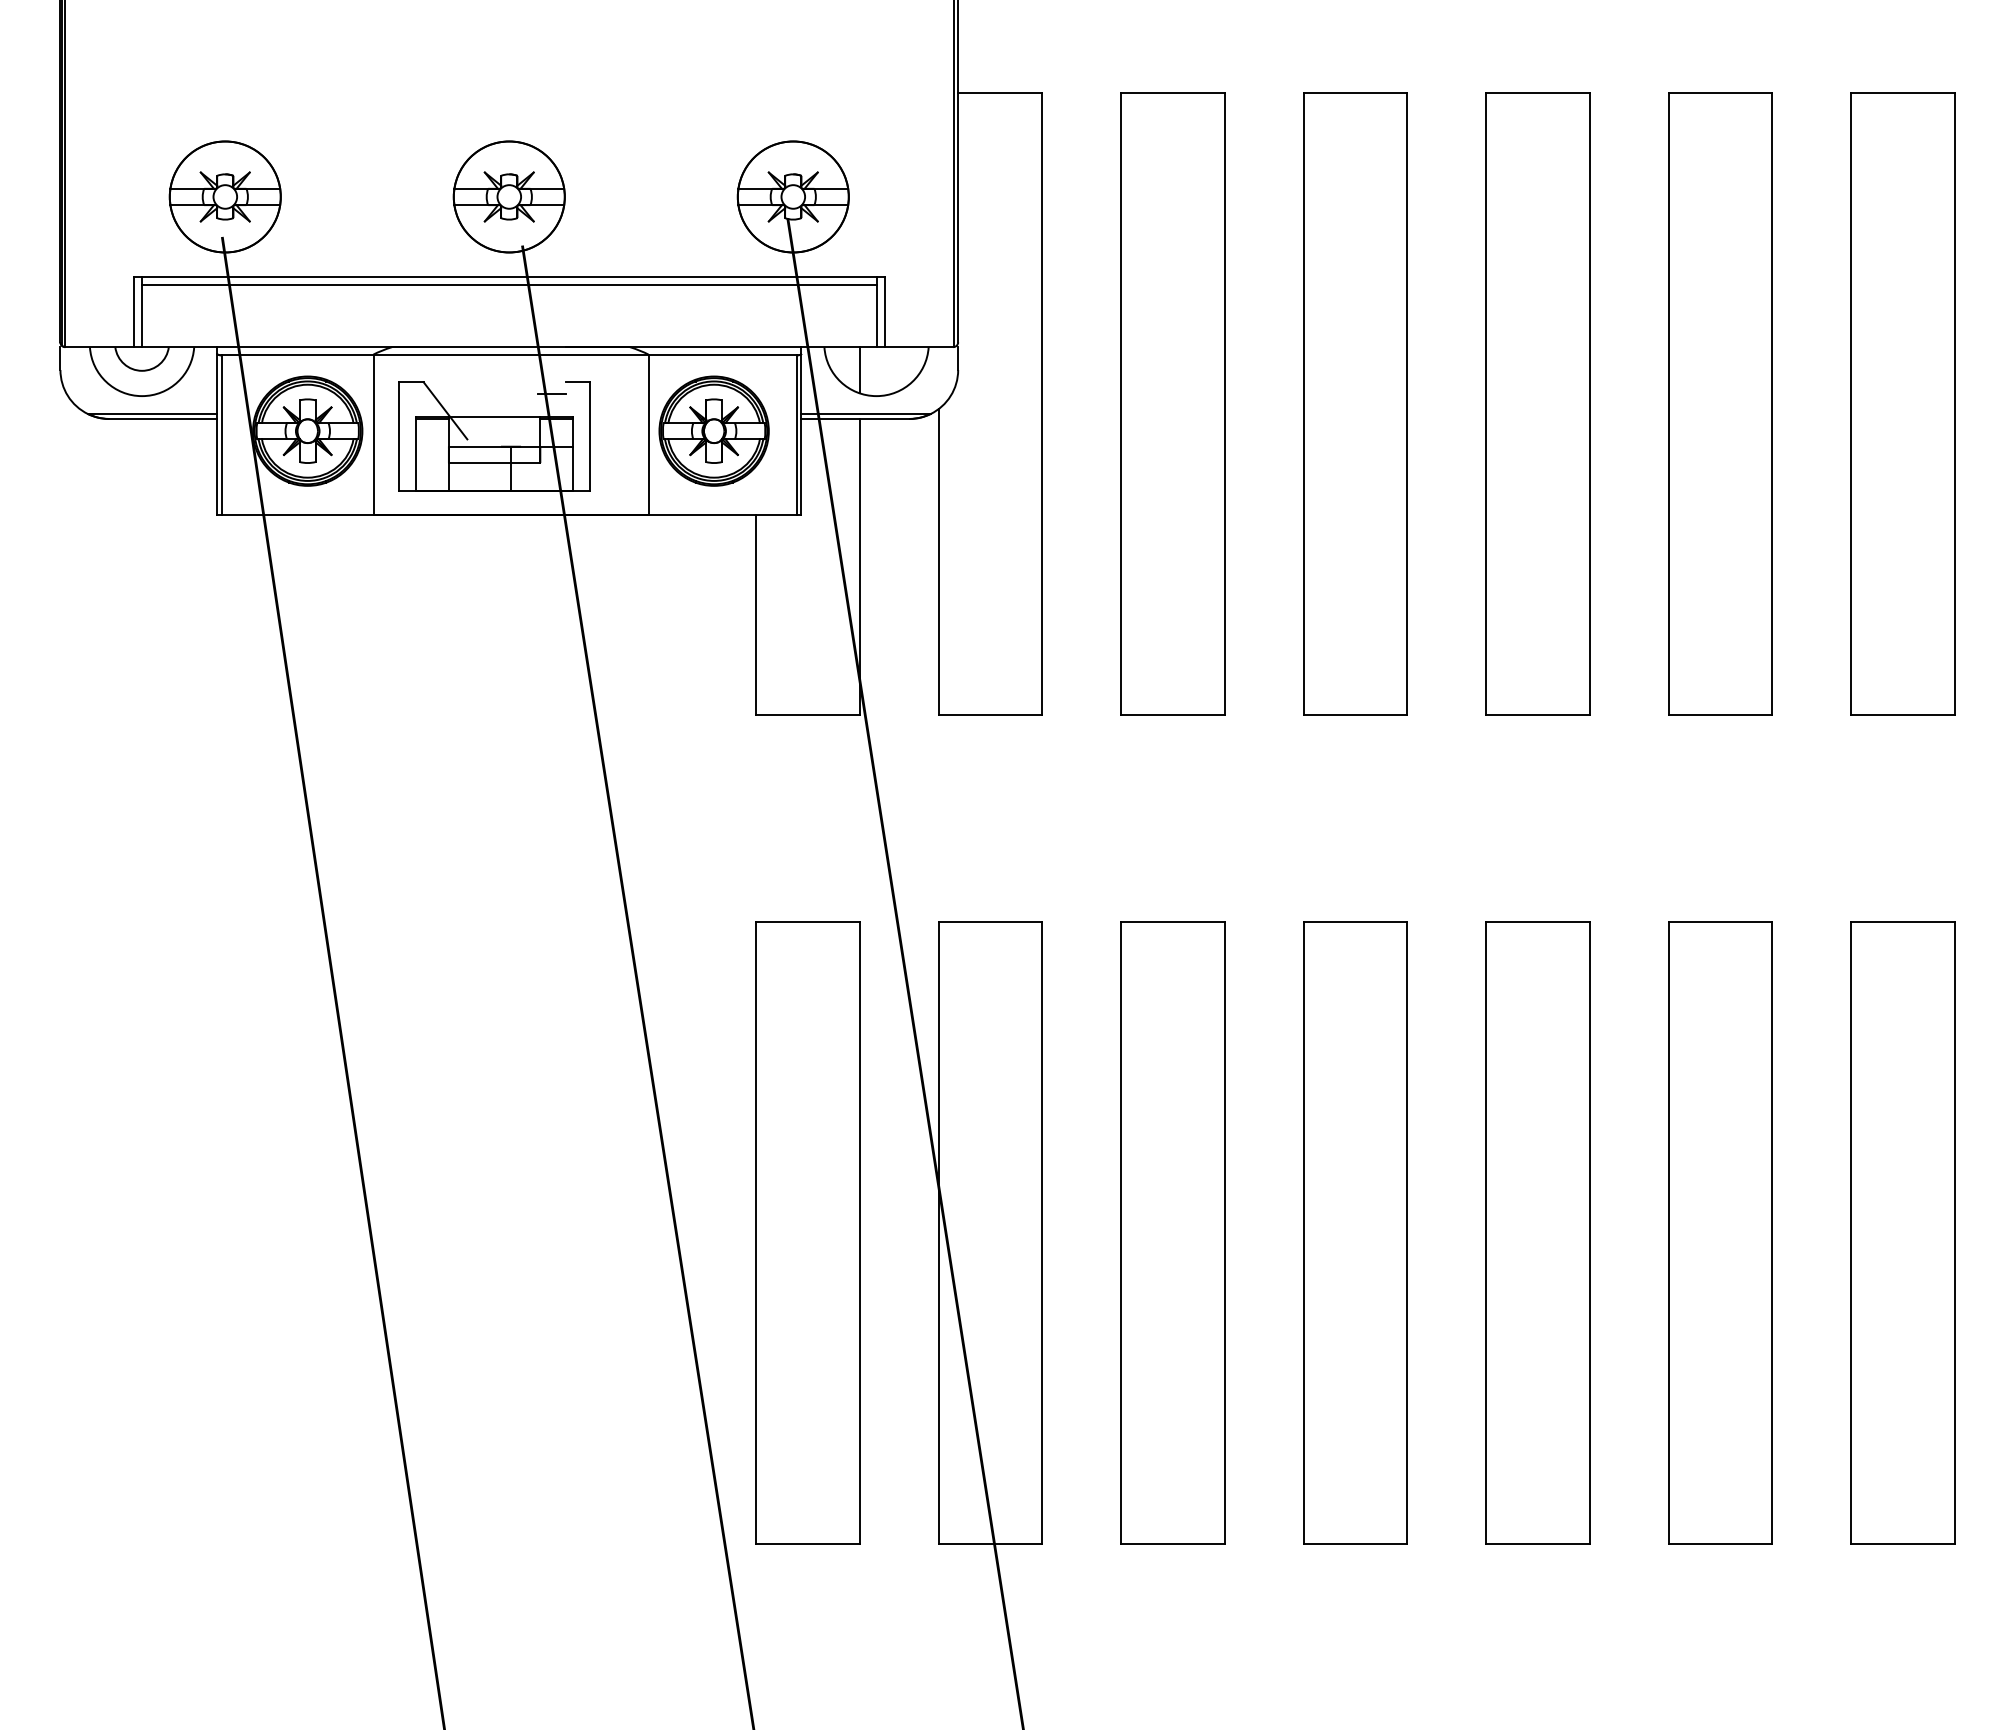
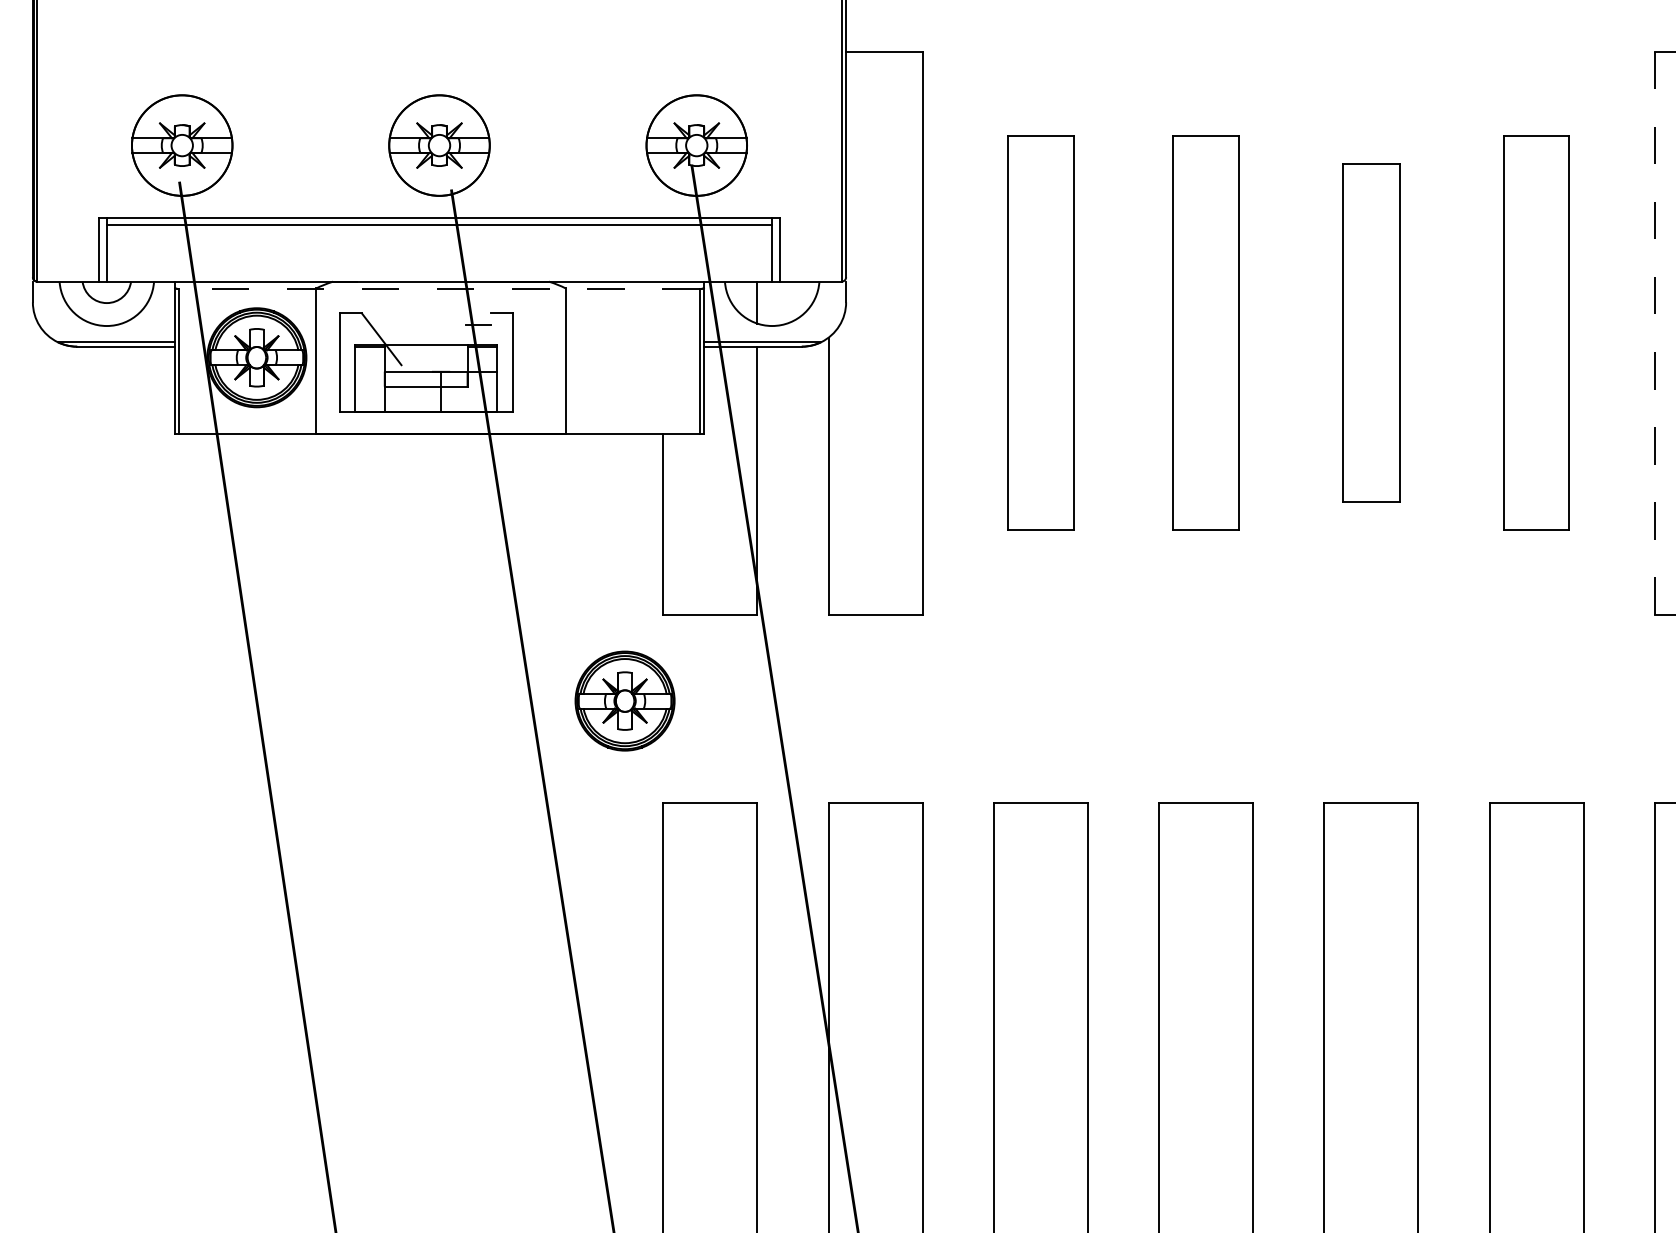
line: (508, 355) -> (438, 289), solid -> dashed
part: (1172, 403) -> (1040, 332), size x0.7
part: (1355, 403) -> (1206, 332), size x0.7
part: (1537, 403) -> (1370, 332), size x0.6
part: (1720, 403) -> (1536, 332), size x0.7
line: (1850, 404) -> (1654, 333), solid -> dashed
part: (713, 430) -> (624, 700), moved

